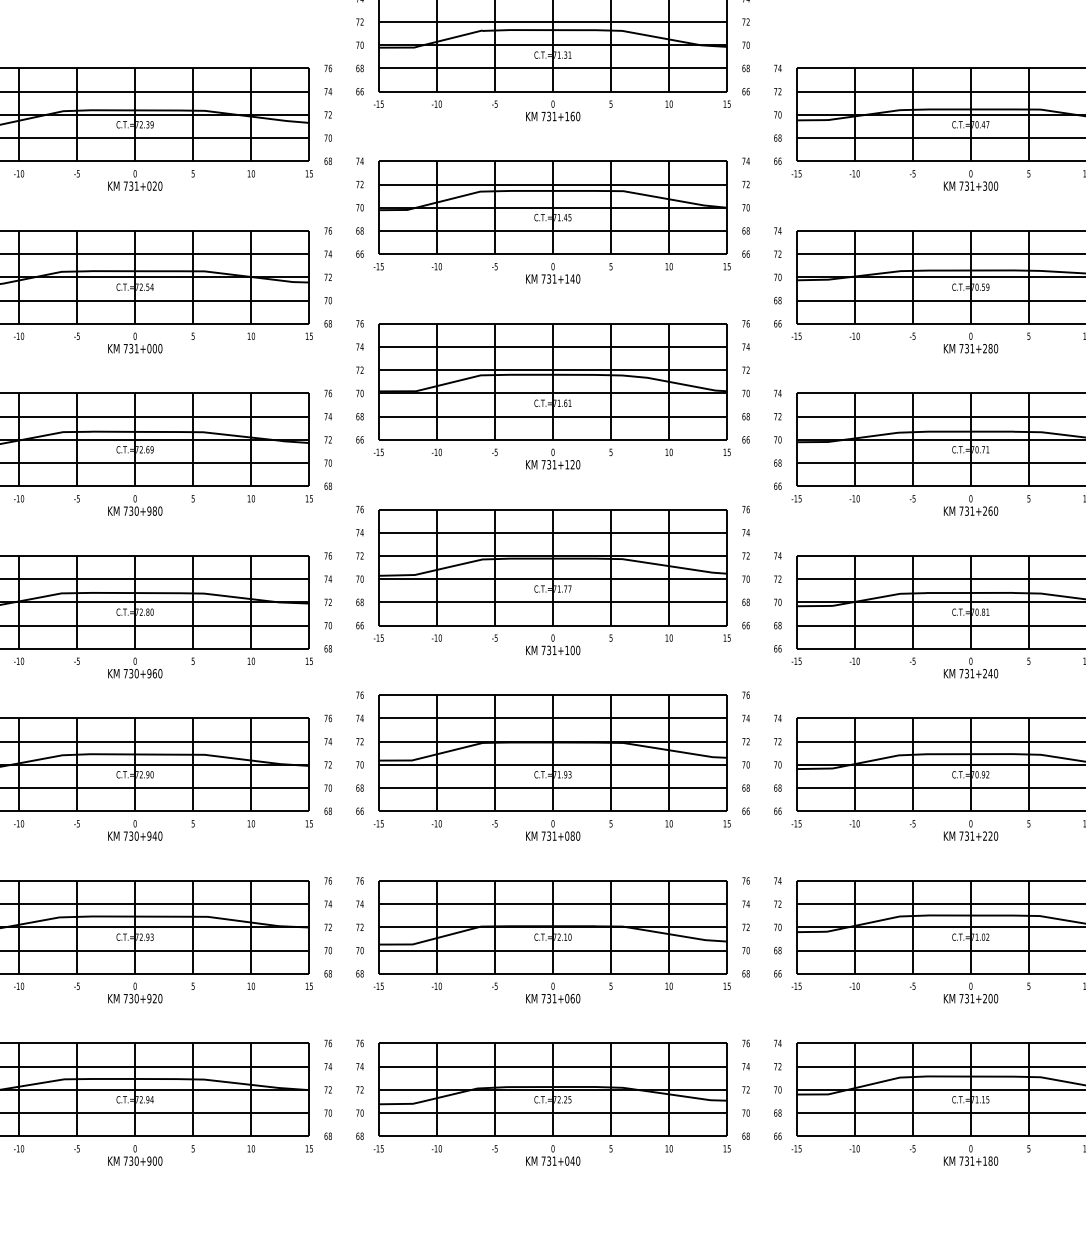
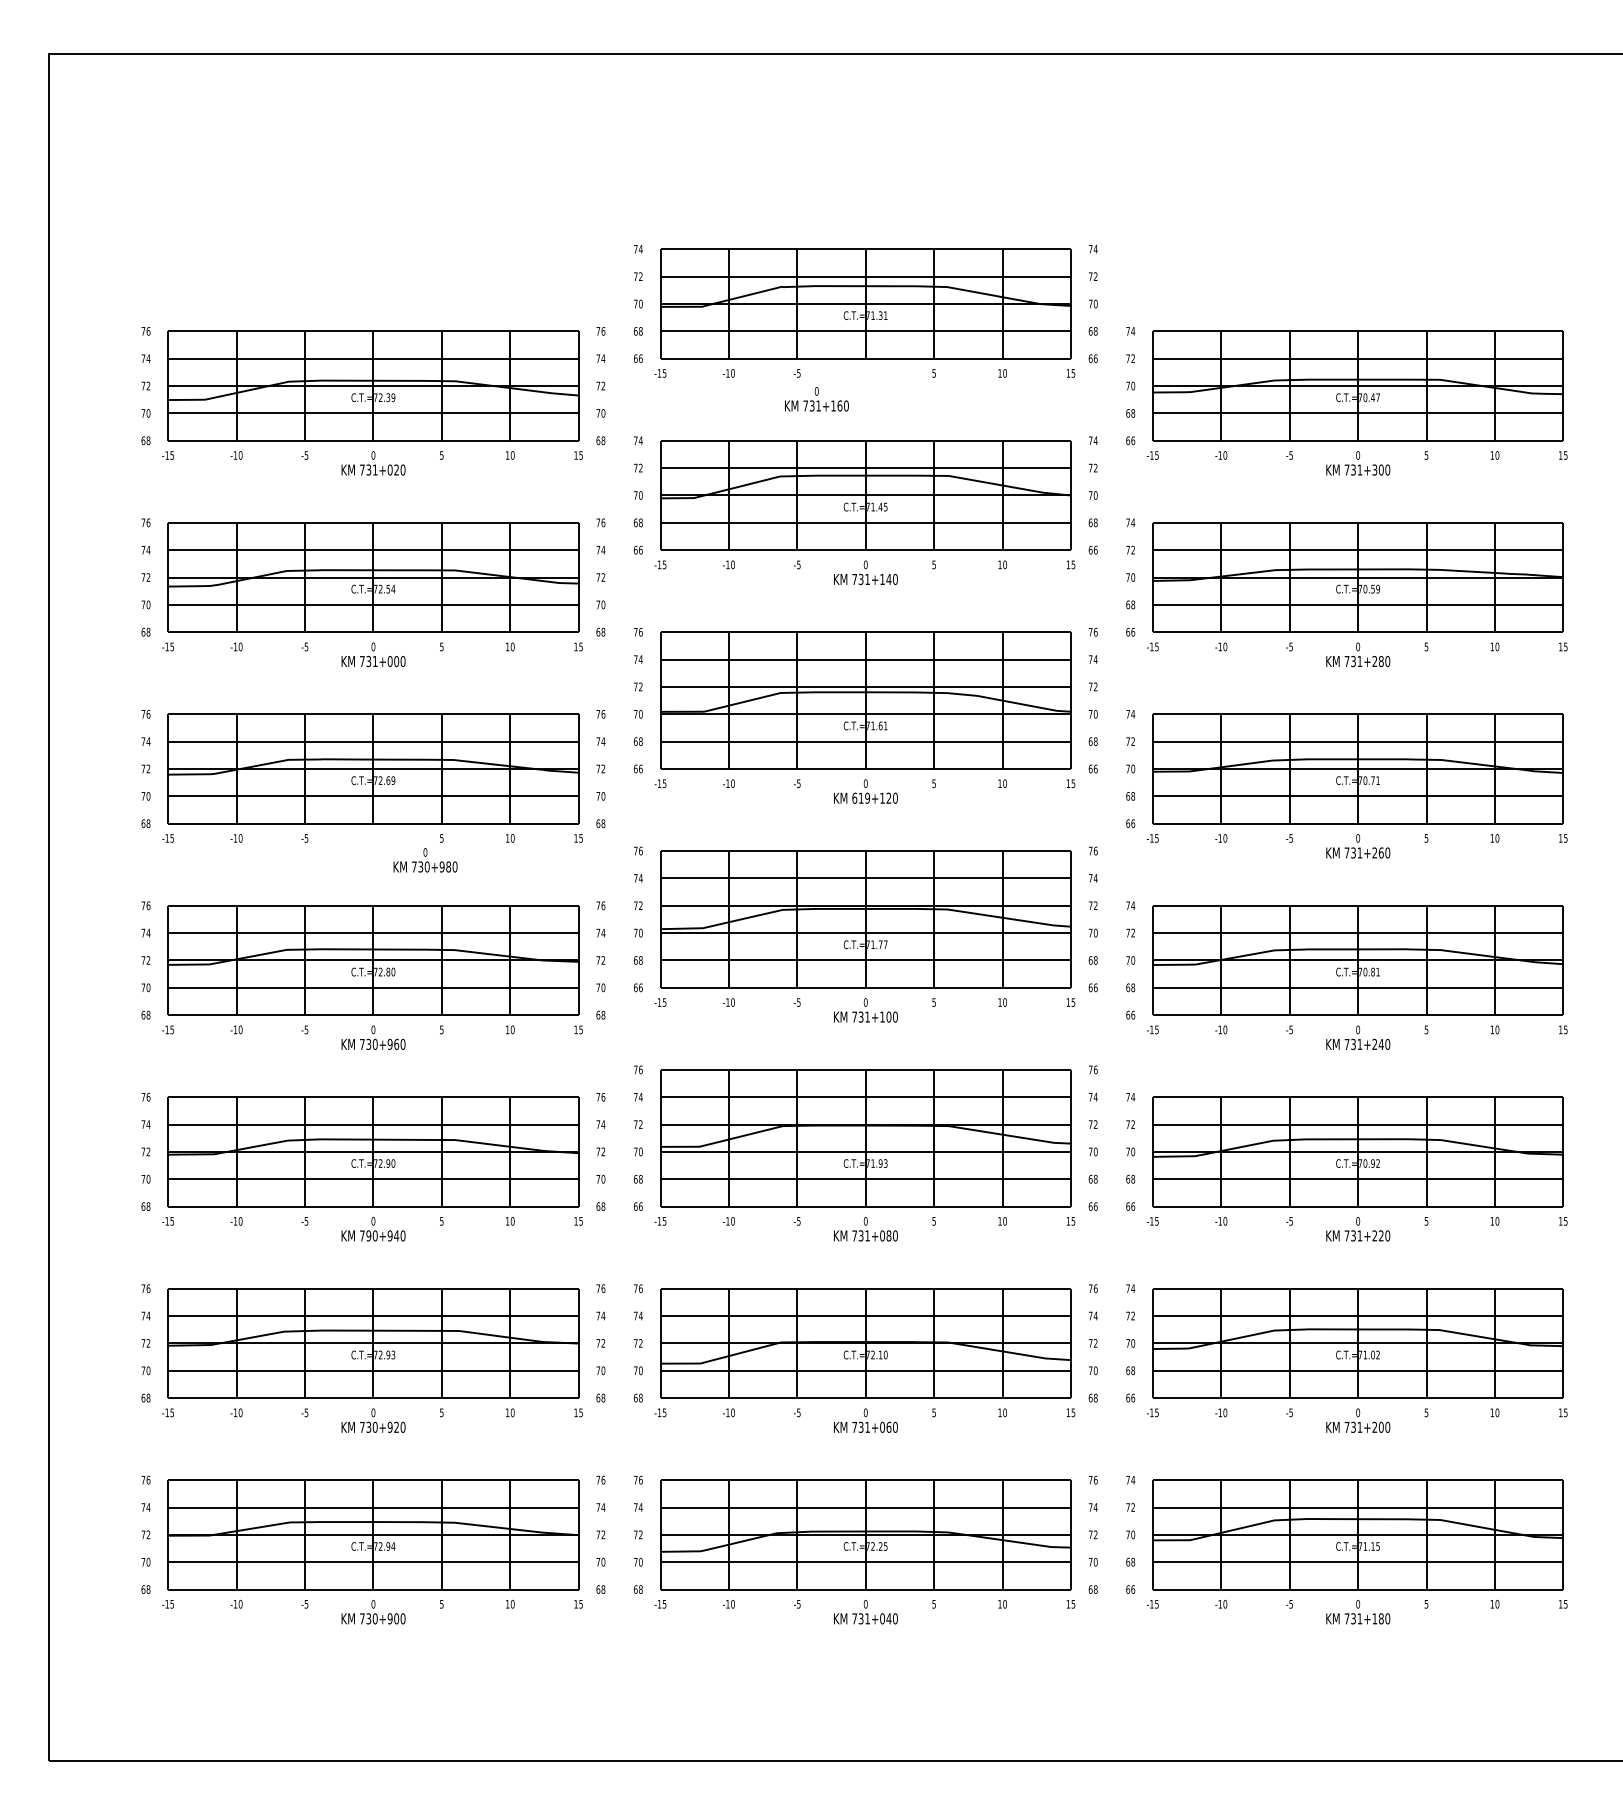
text: (552, 111) -> (816, 399), moved
text: (549, 464) -> (861, 797), 731+120 -> 619+120
text: (135, 505) -> (425, 860), moved
text: (130, 835) -> (368, 1235), 730+940 -> 790+940

